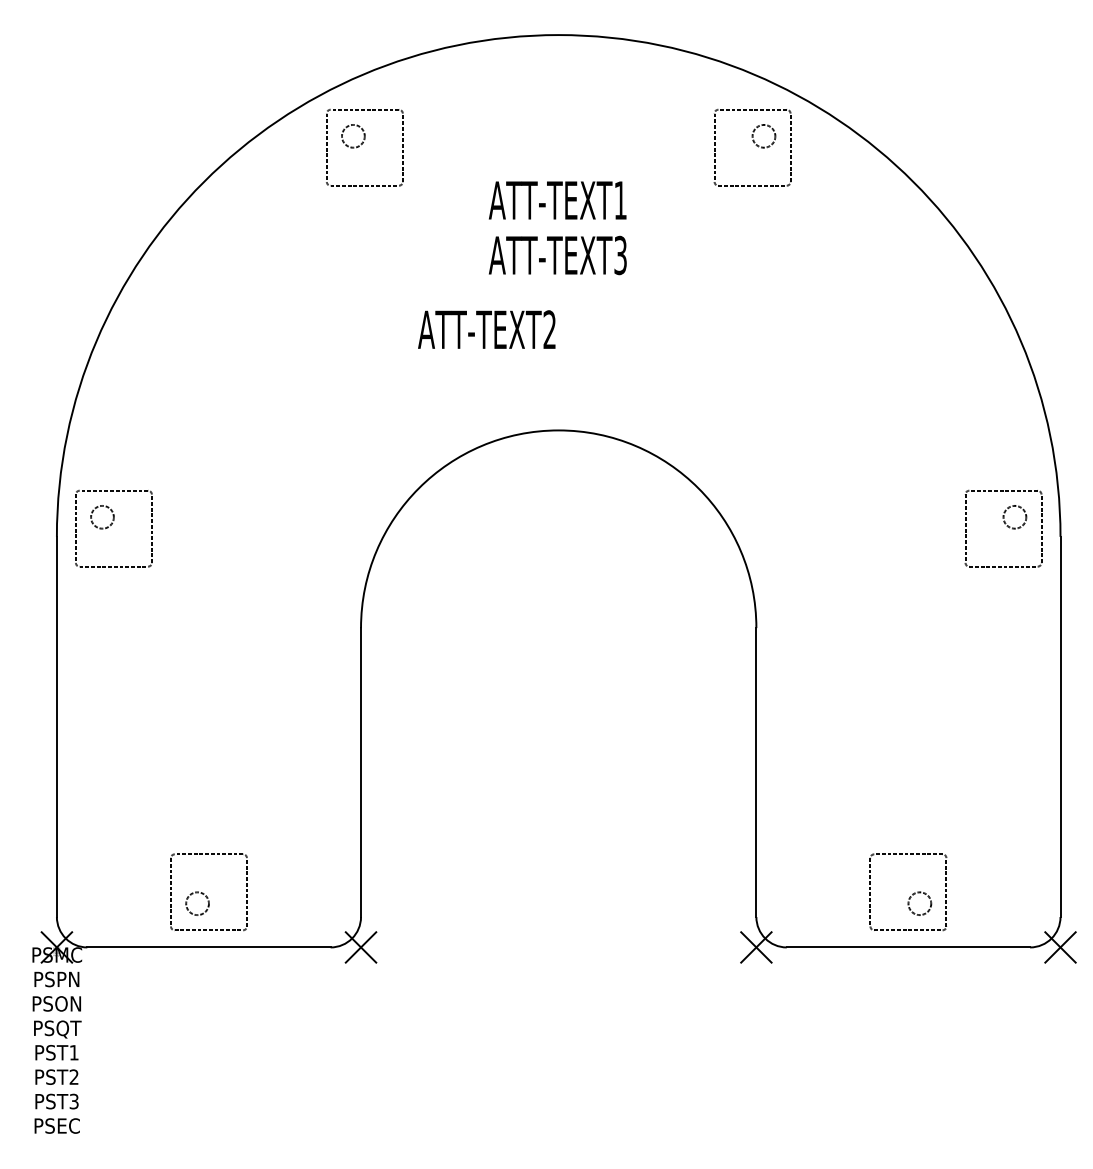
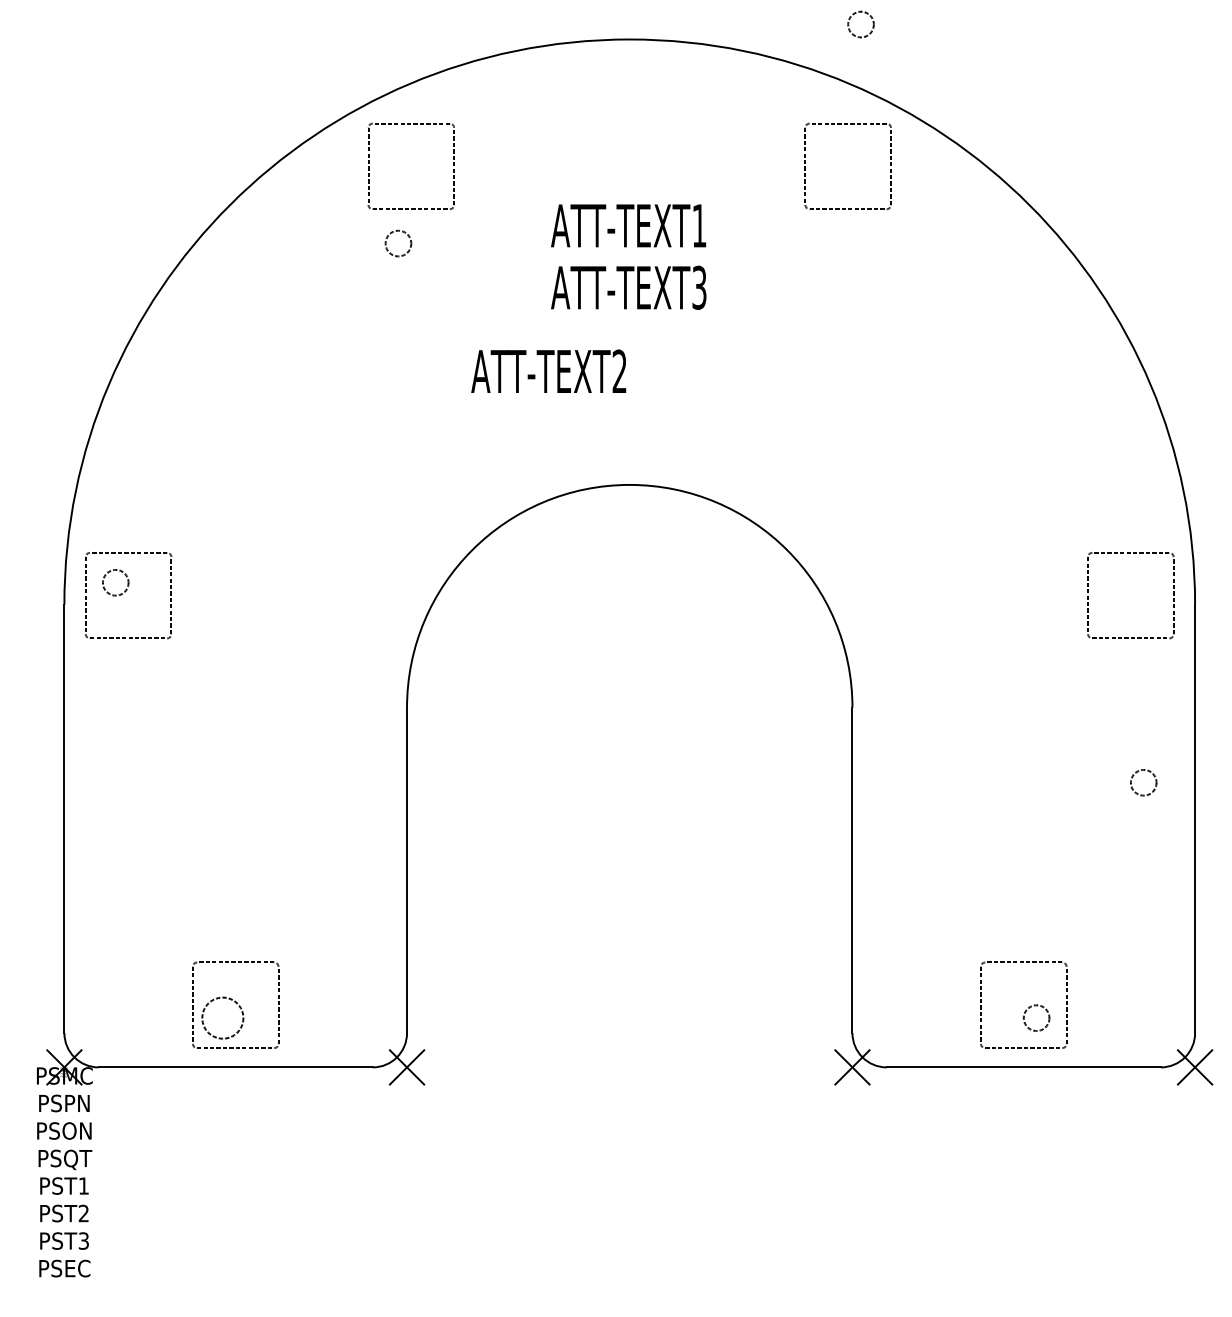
circle: (353, 136) -> (398, 243), moved
circle: (763, 136) -> (860, 24), moved
circle: (1014, 517) -> (1143, 782), moved
circle: (197, 904) -> (222, 1018), size x1.6

